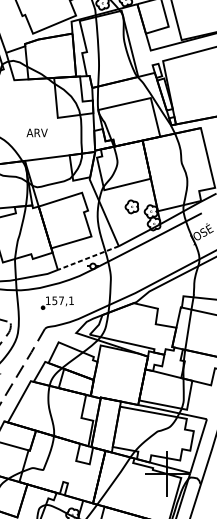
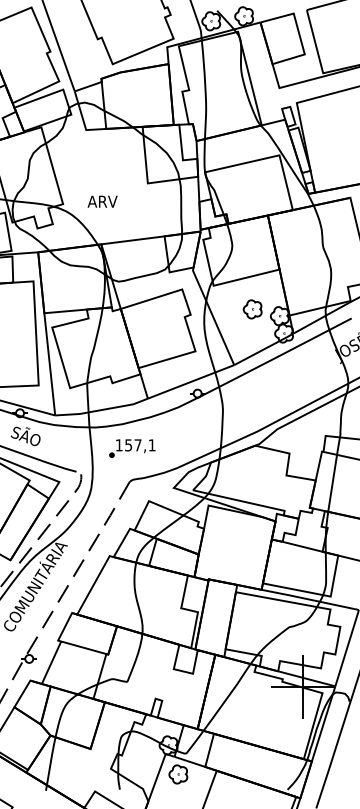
text: (37, 132) -> (102, 201), moved
line: (87, 258) -> (190, 382), dashed -> solid
part: (57, 303) -> (132, 448), moved

